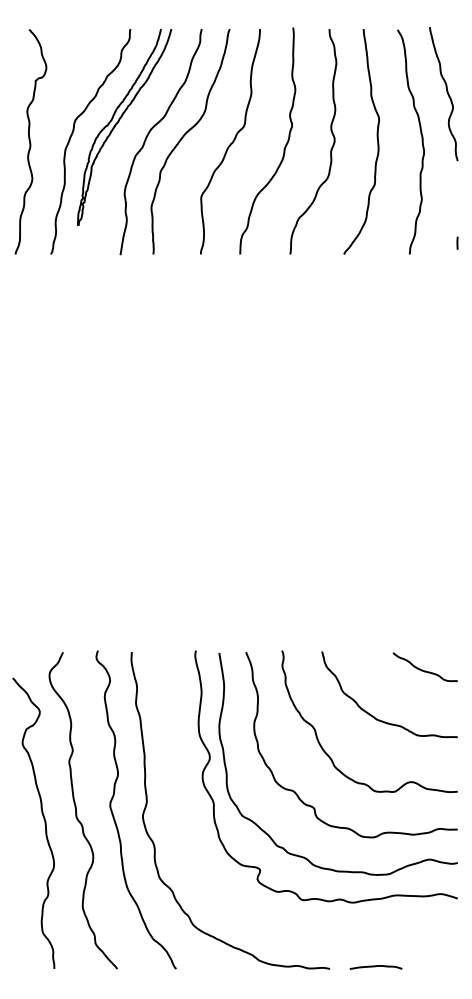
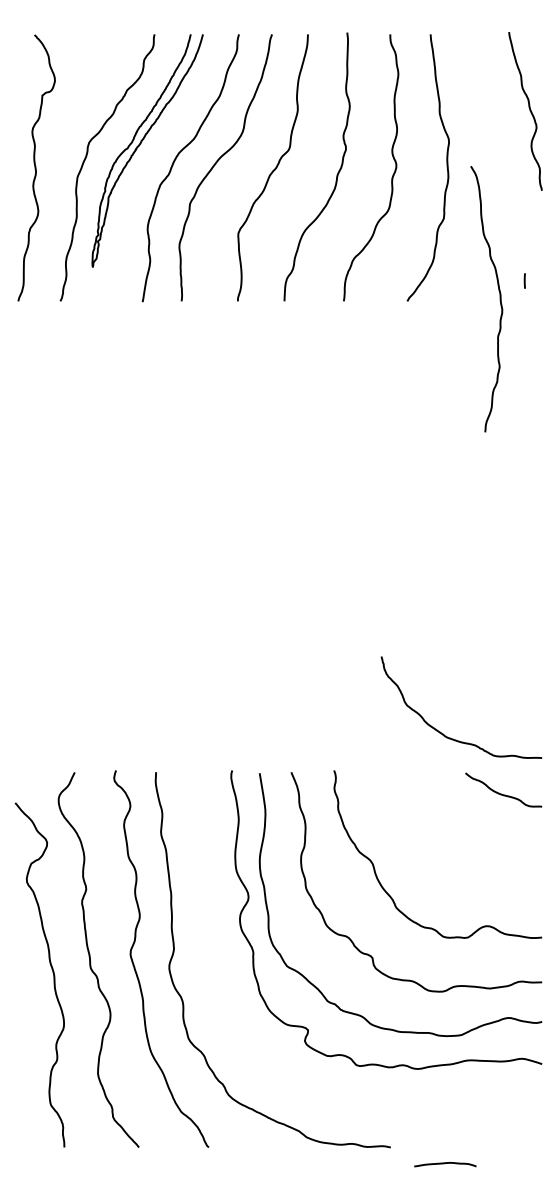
curve: (421, 142) -> (499, 299), moved
line: (457, 242) -> (524, 280), moved
curve: (374, 716) -> (443, 733), moved
curve: (376, 966) -> (445, 1163), moved

